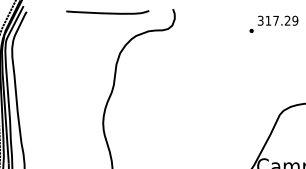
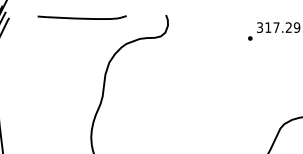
curve: (107, 12) -> (81, 17), moved

